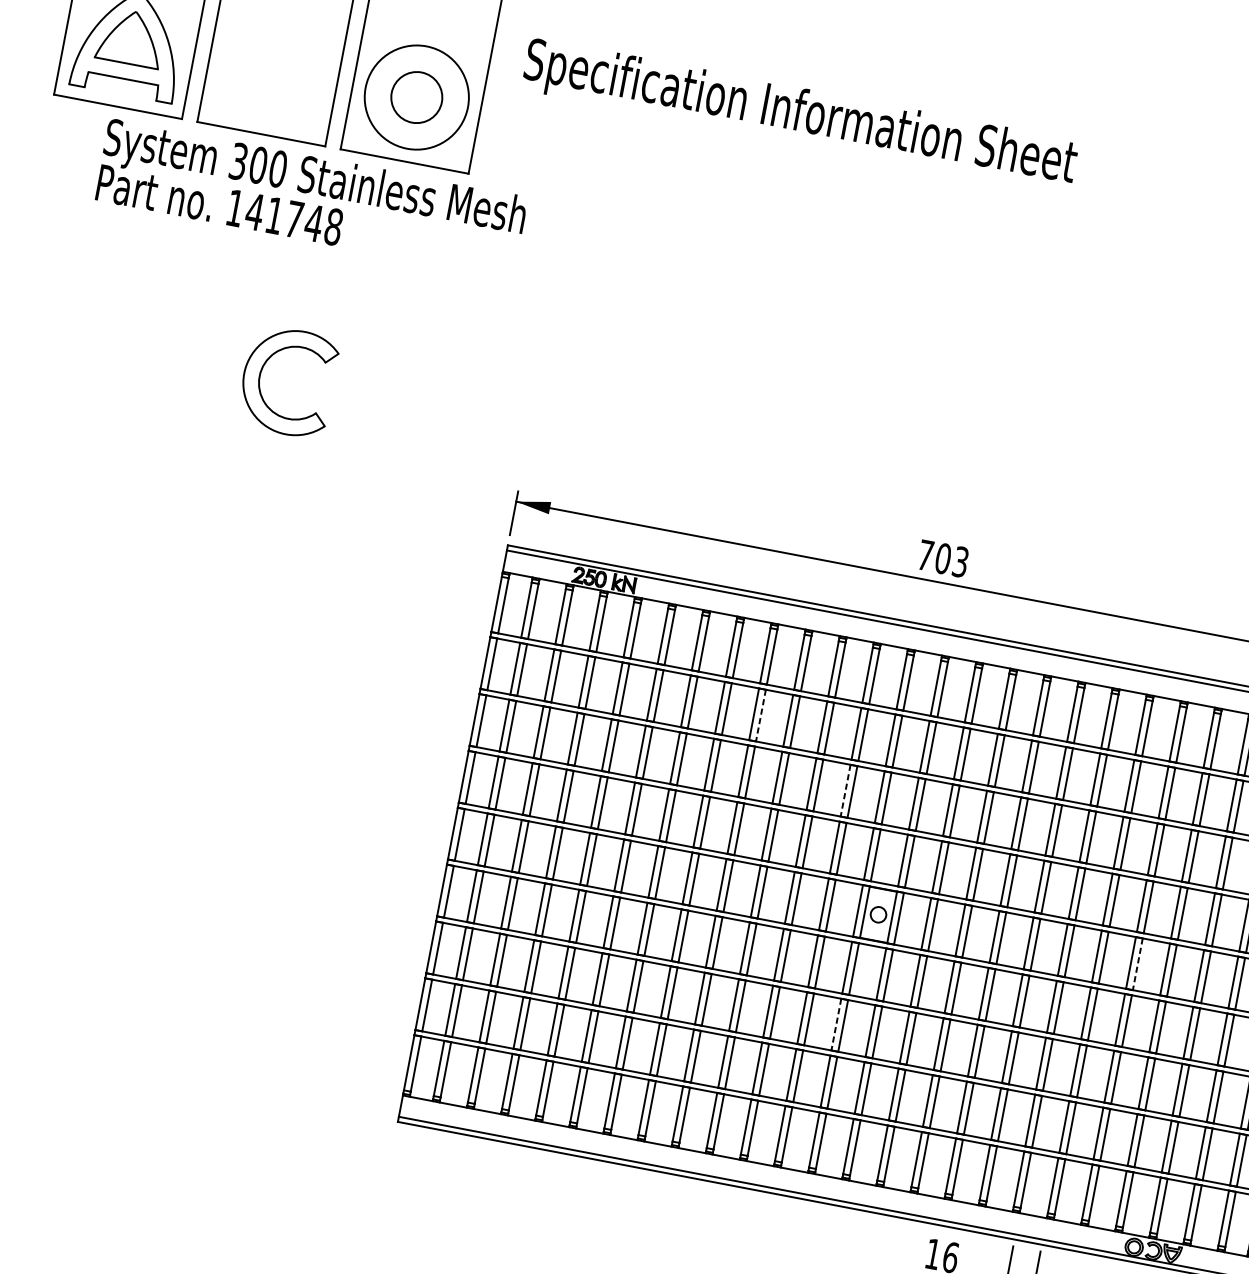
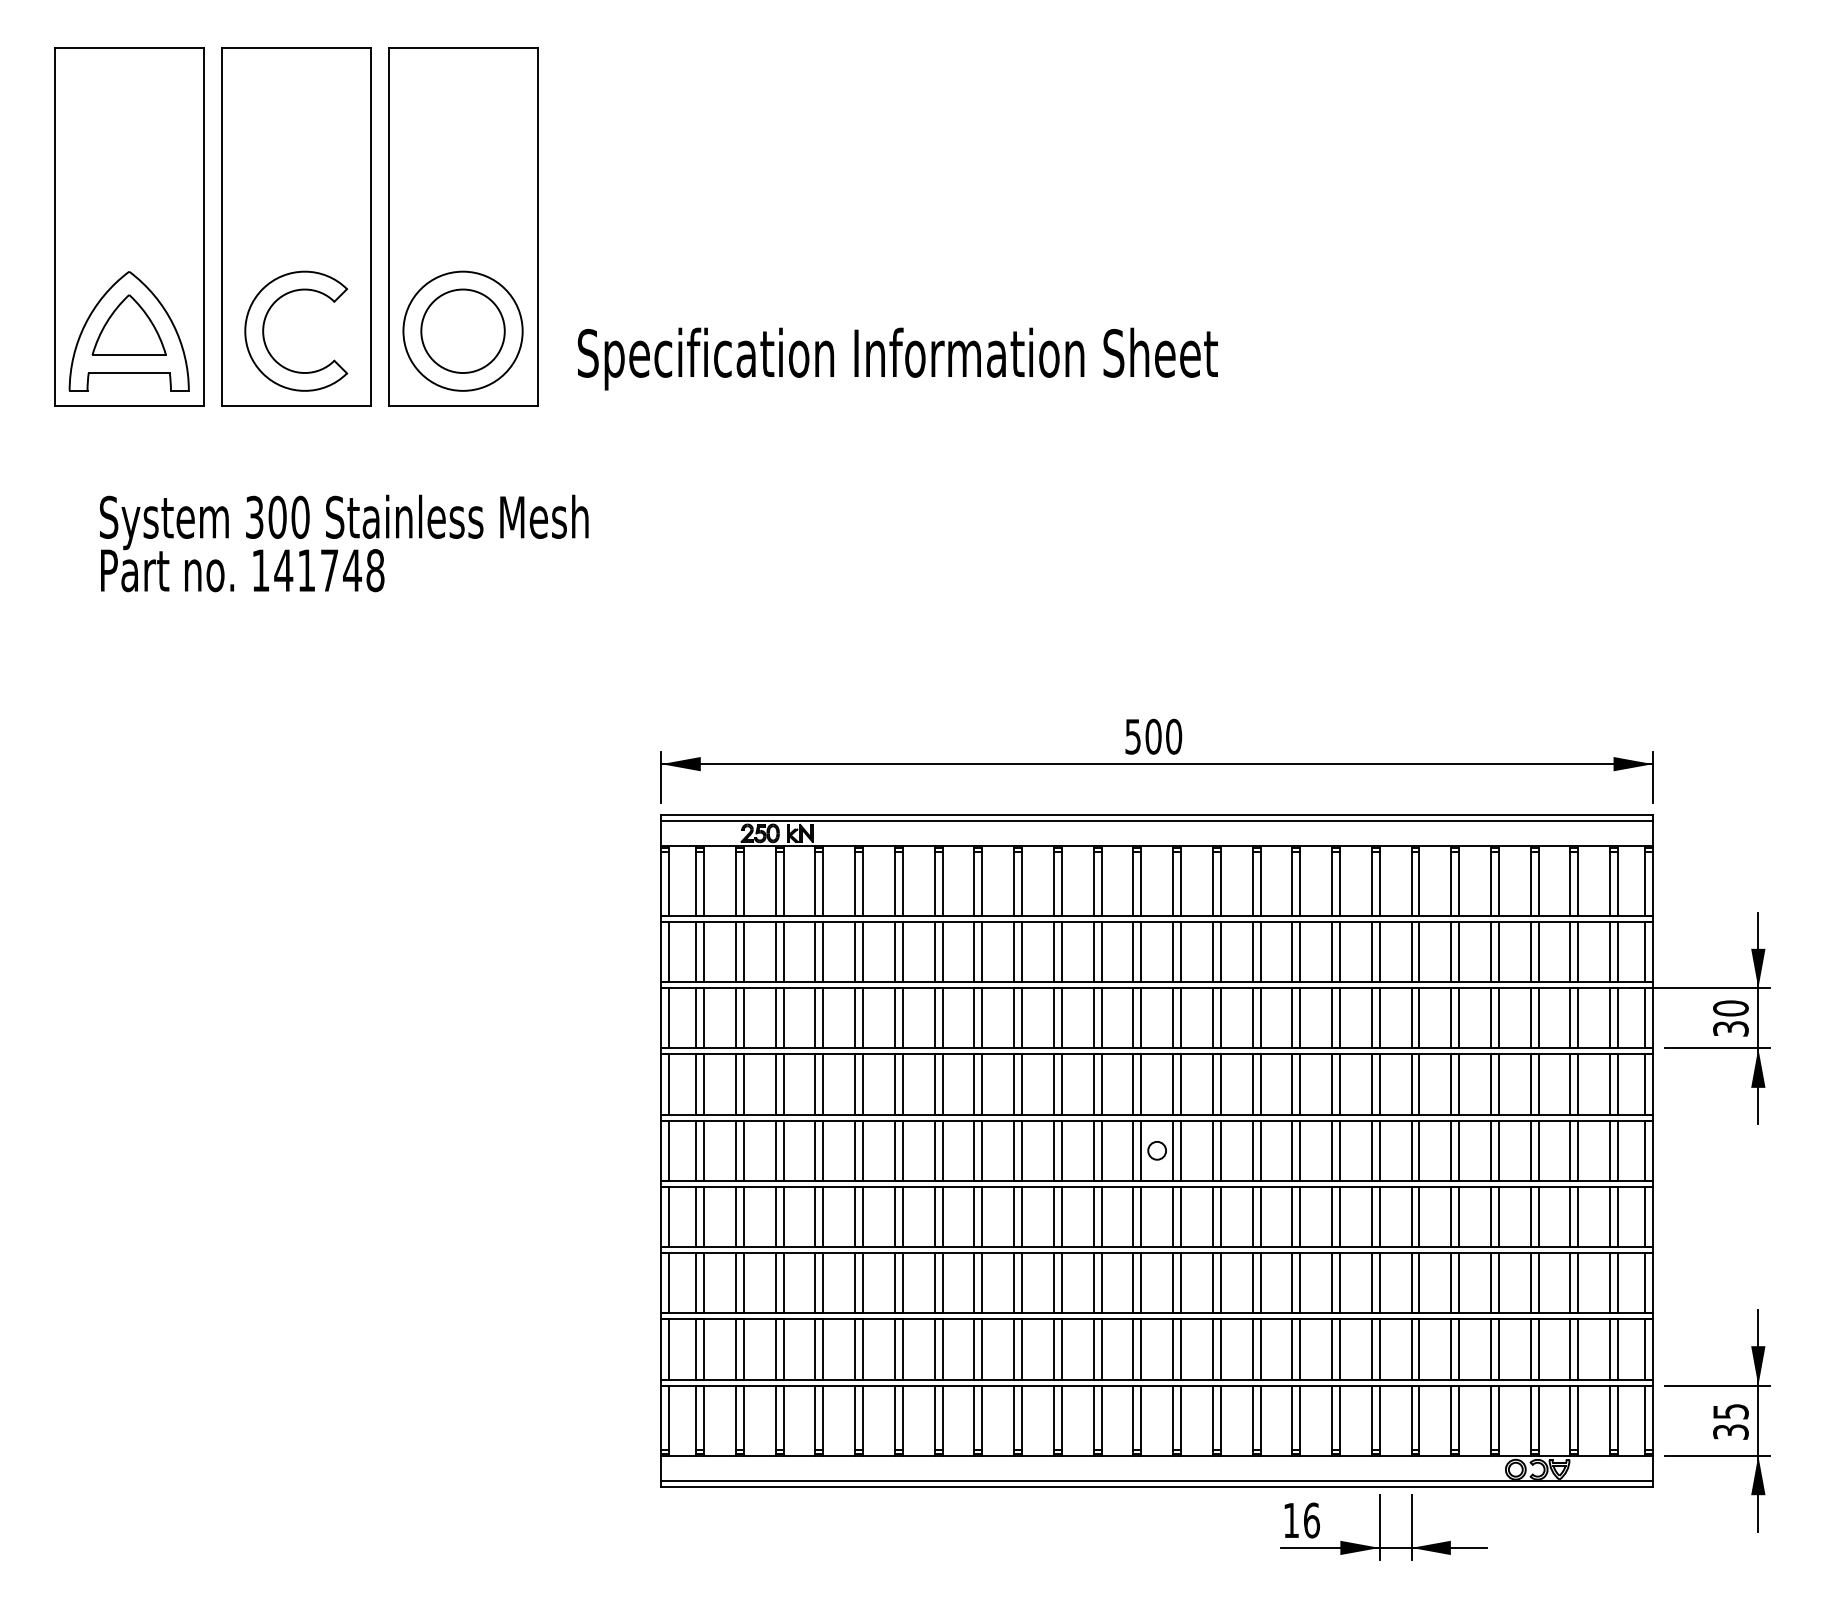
circle: (416, 97) -> (462, 331), size x1.43
text: (800, 114) -> (897, 358), moved
text: (310, 198) -> (343, 543), moved
part: (260, 375) -> (264, 330), moved
text: (943, 558) -> (1153, 736), 703 -> 500
line: (761, 715) -> (982, 952), dashed -> solid
line: (845, 790) -> (1093, 1018), dashed -> solid
line: (1137, 964) -> (1459, 1151), dashed -> solid
line: (836, 1024) -> (1133, 1283), dashed -> solid

